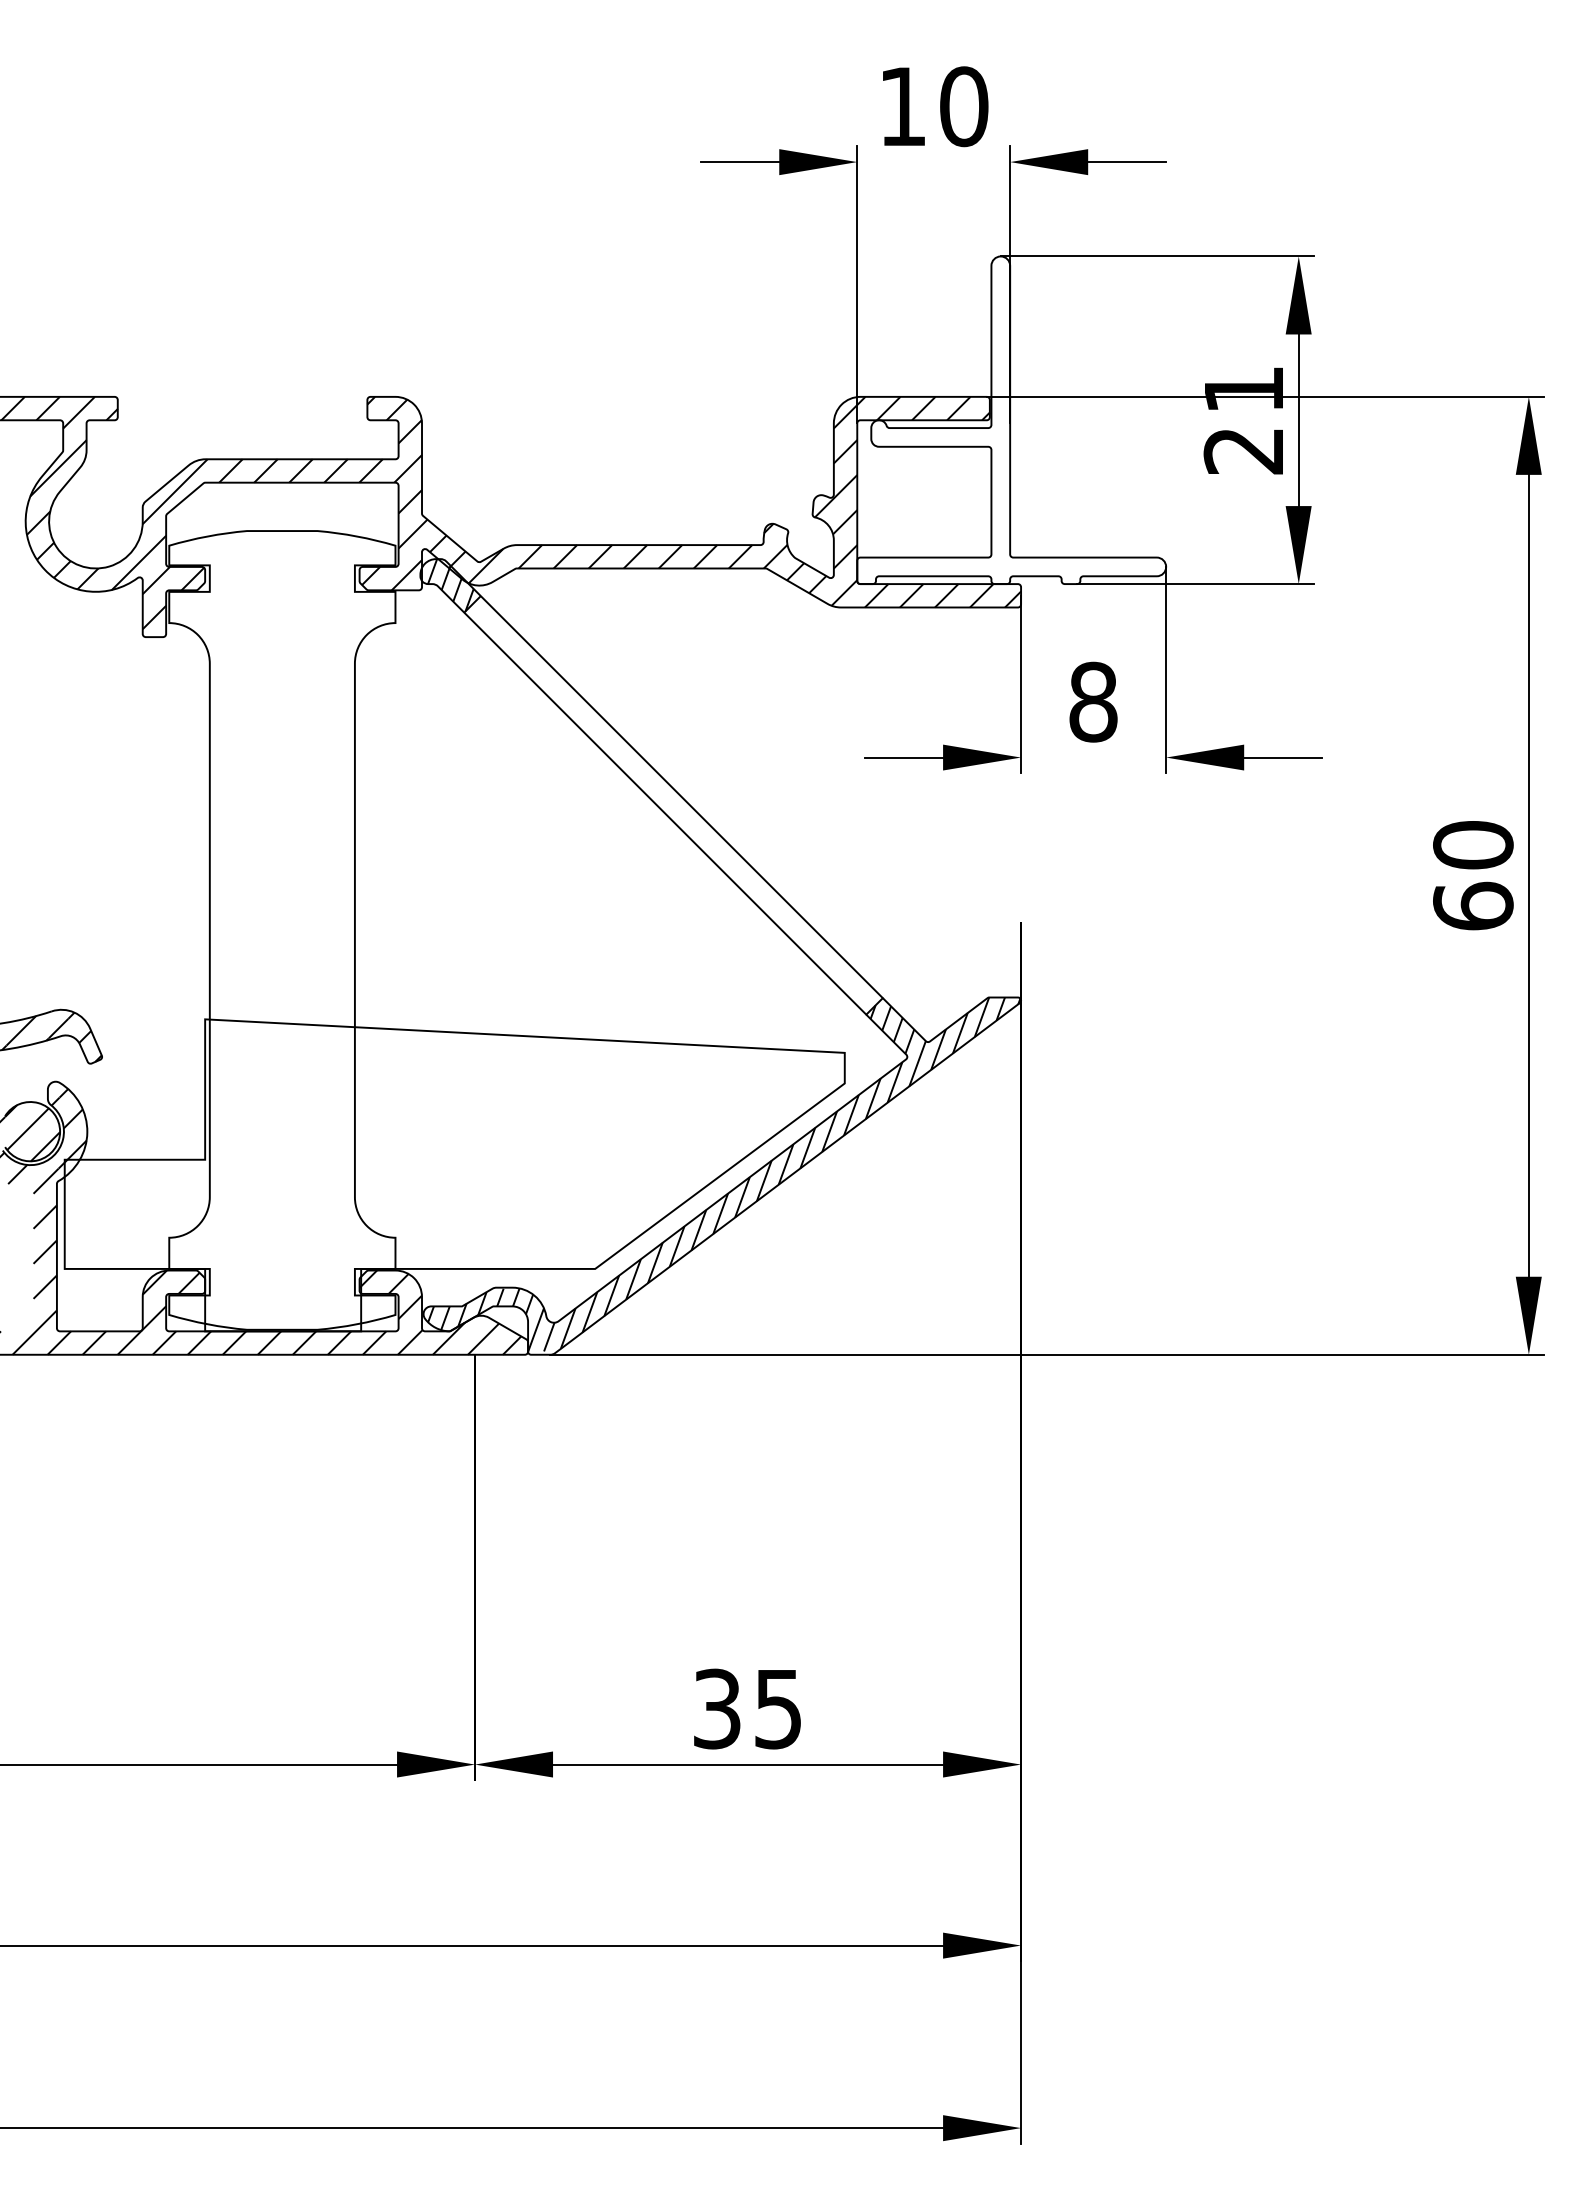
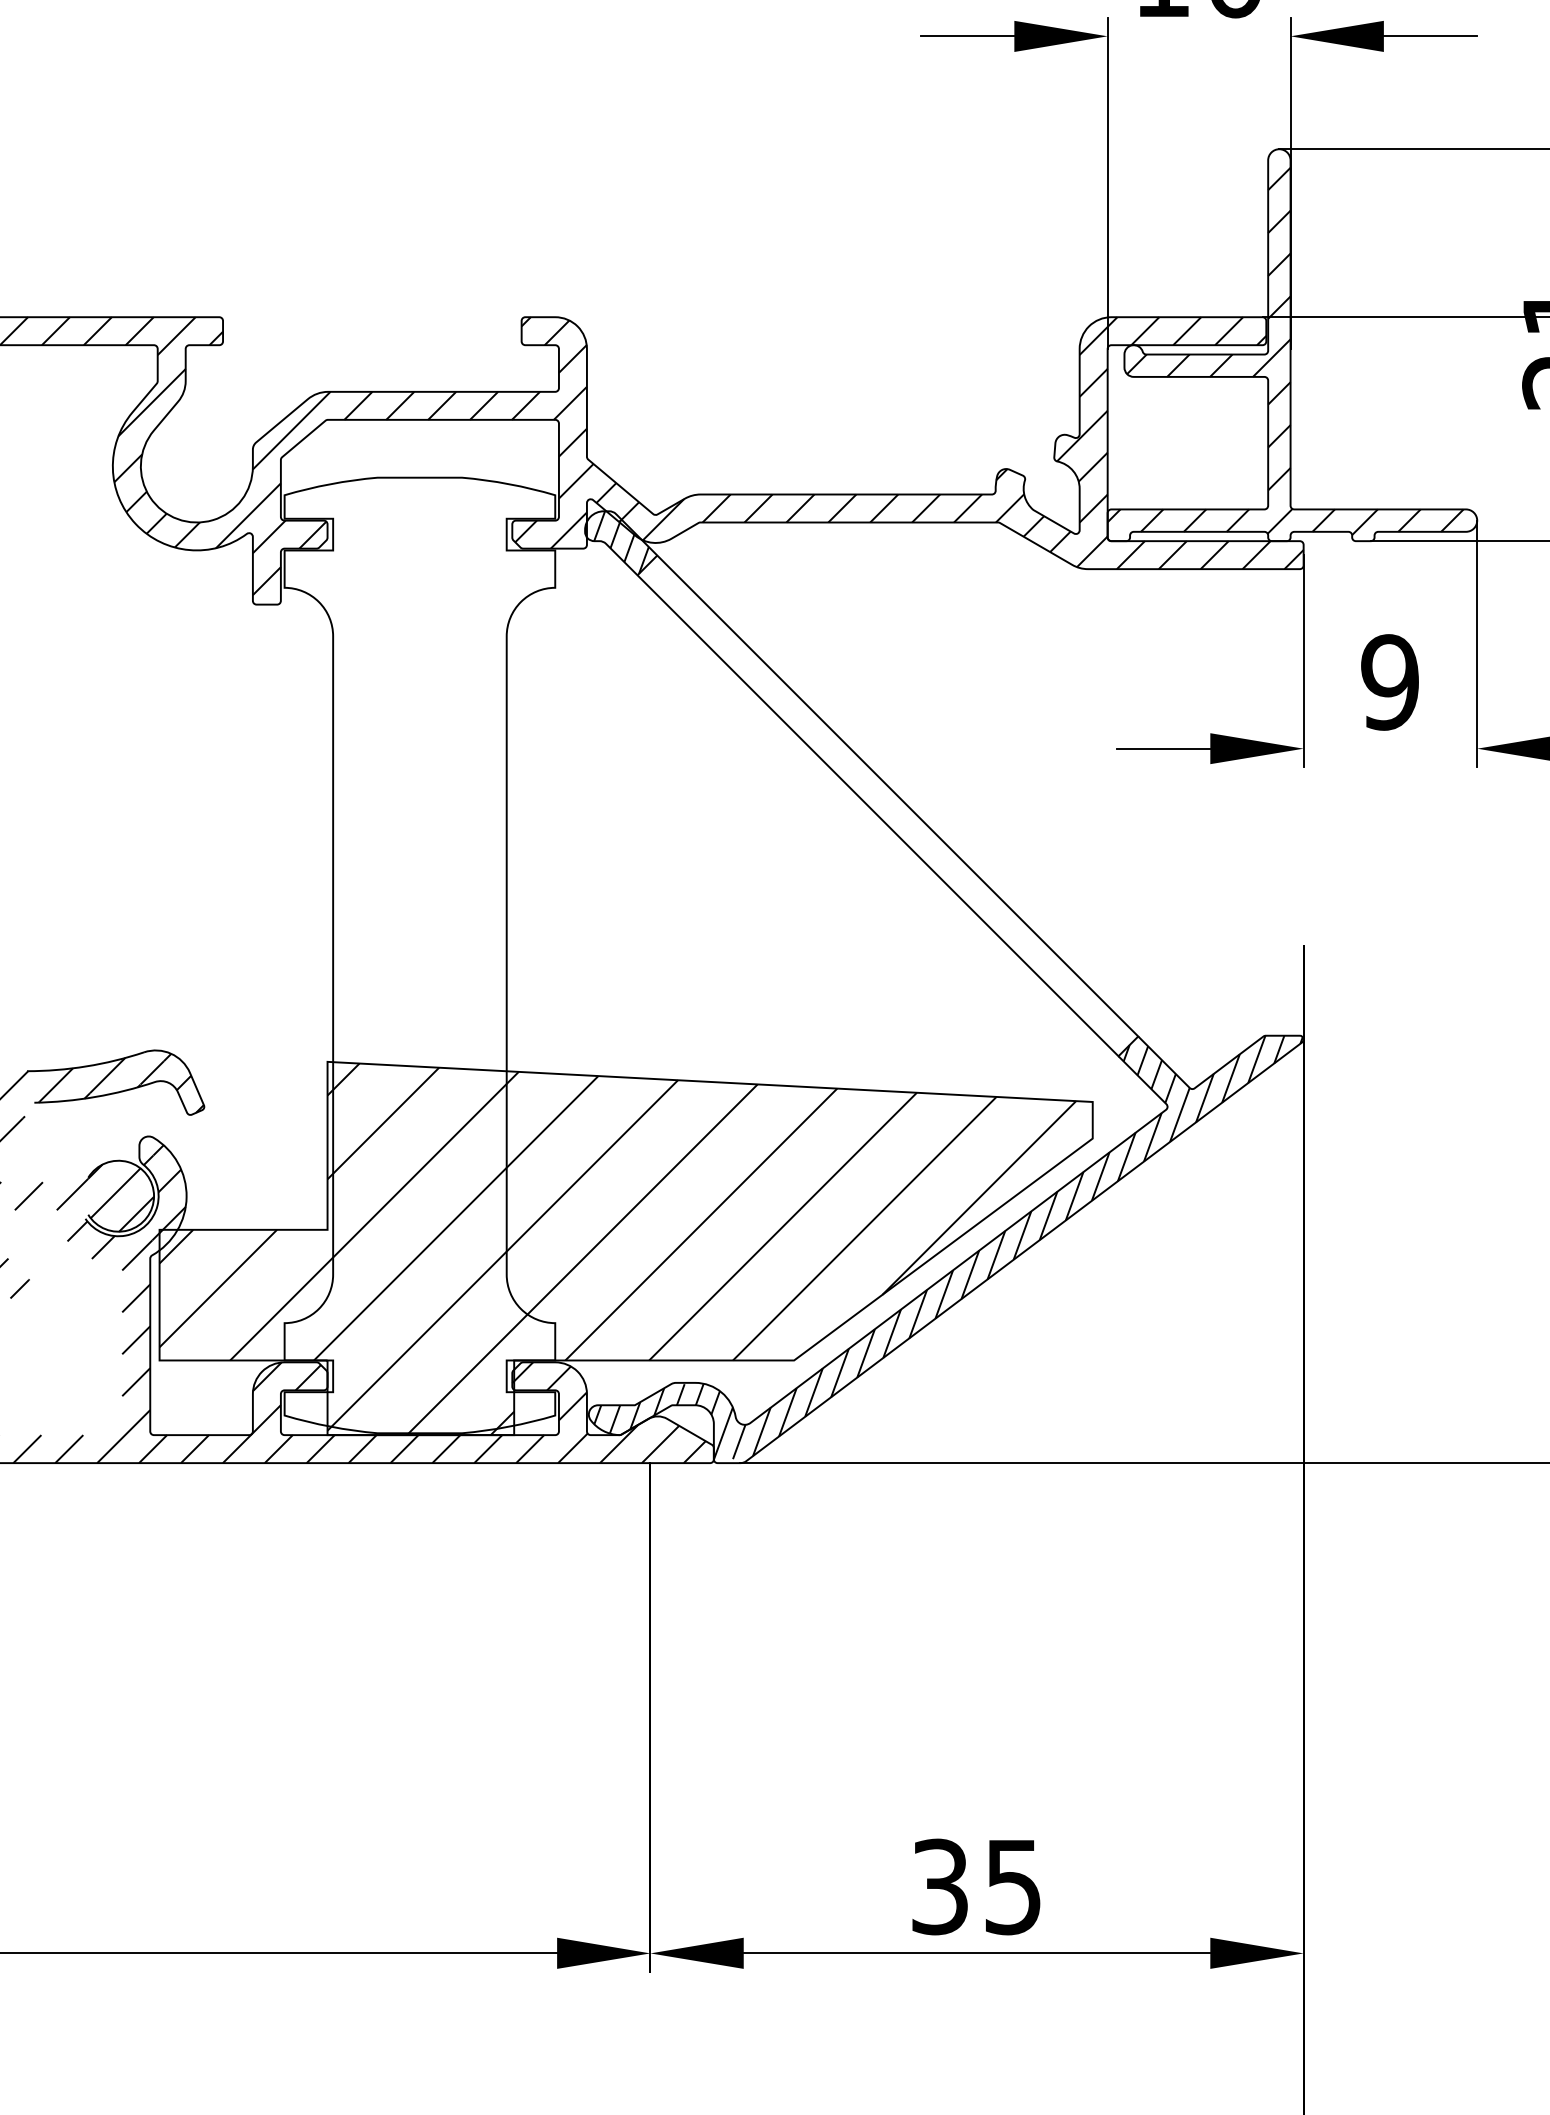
hatch: (1005, 425) -> (1285, 351), added
text: (1093, 701) -> (1390, 681), 8 -> 9
hatch: (447, 1175) -> (617, 1248), added

